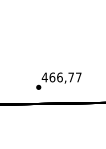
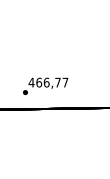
text: (58, 81) -> (45, 86), moved

